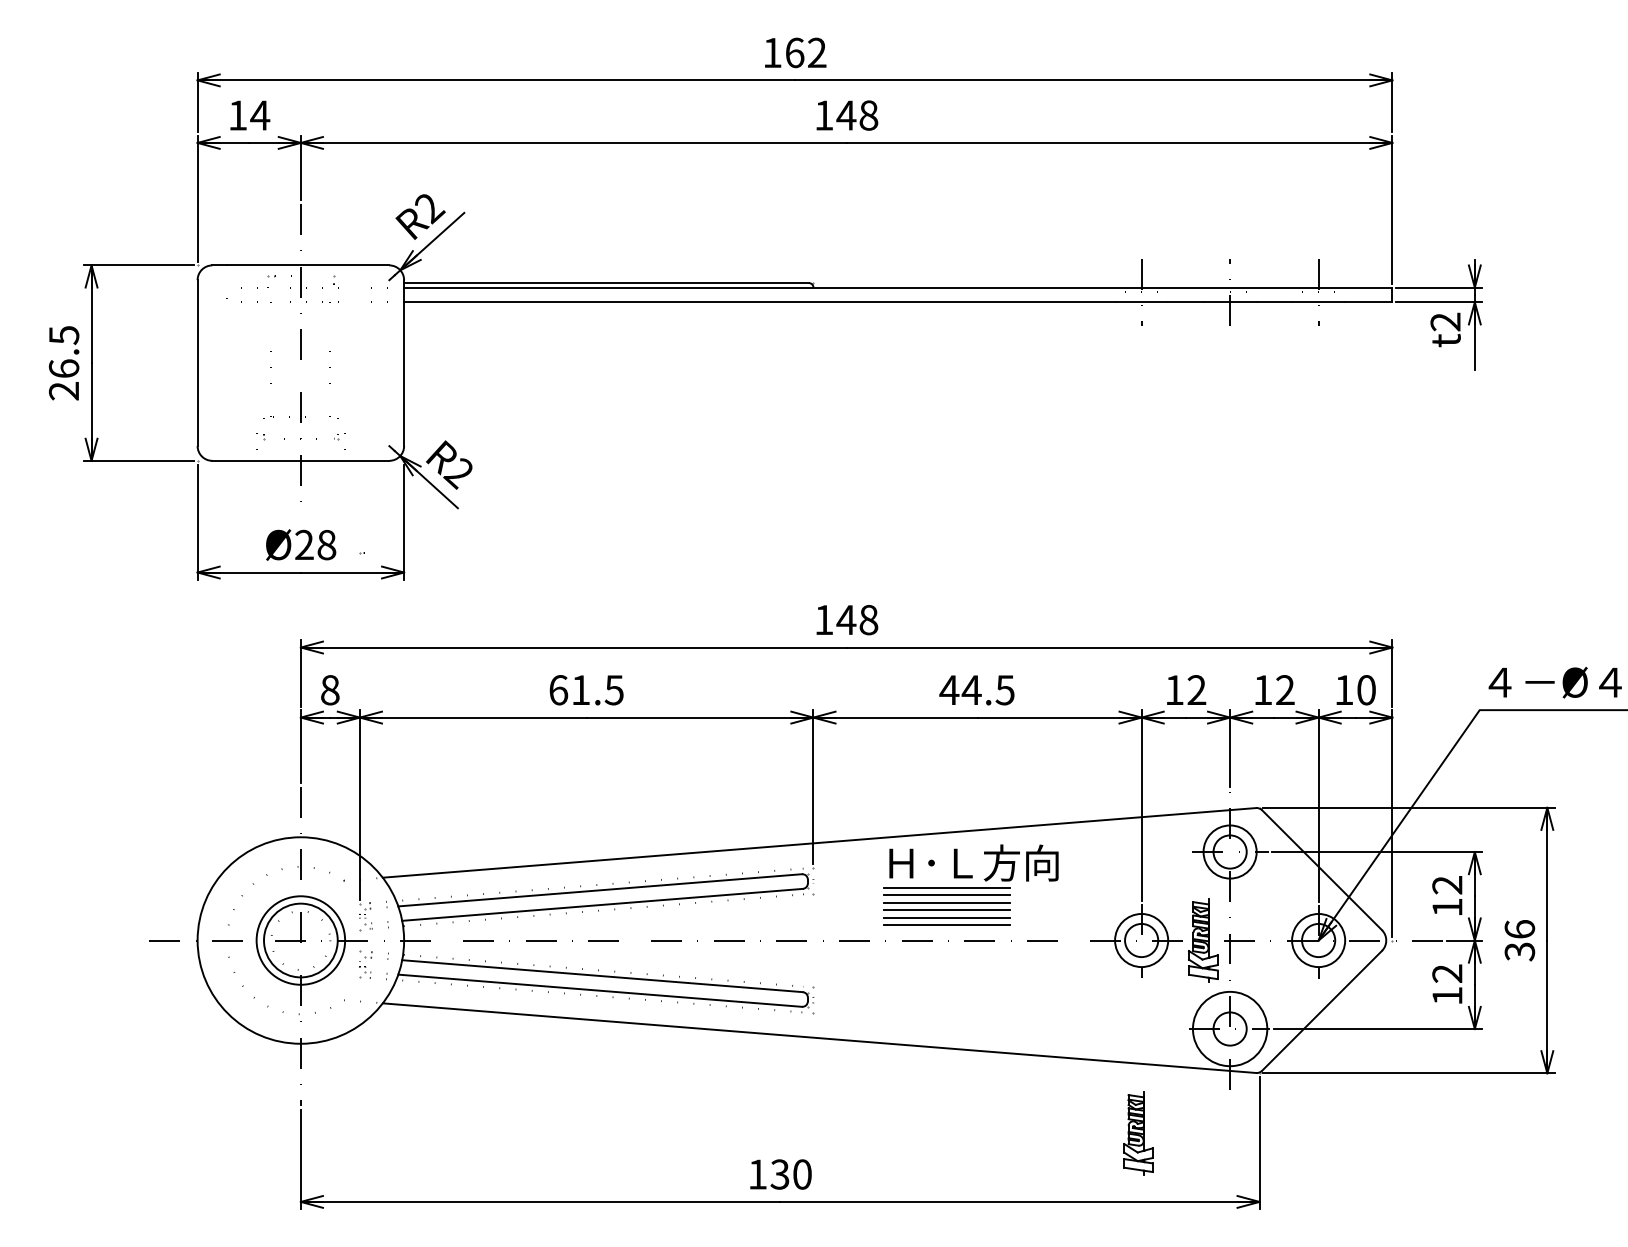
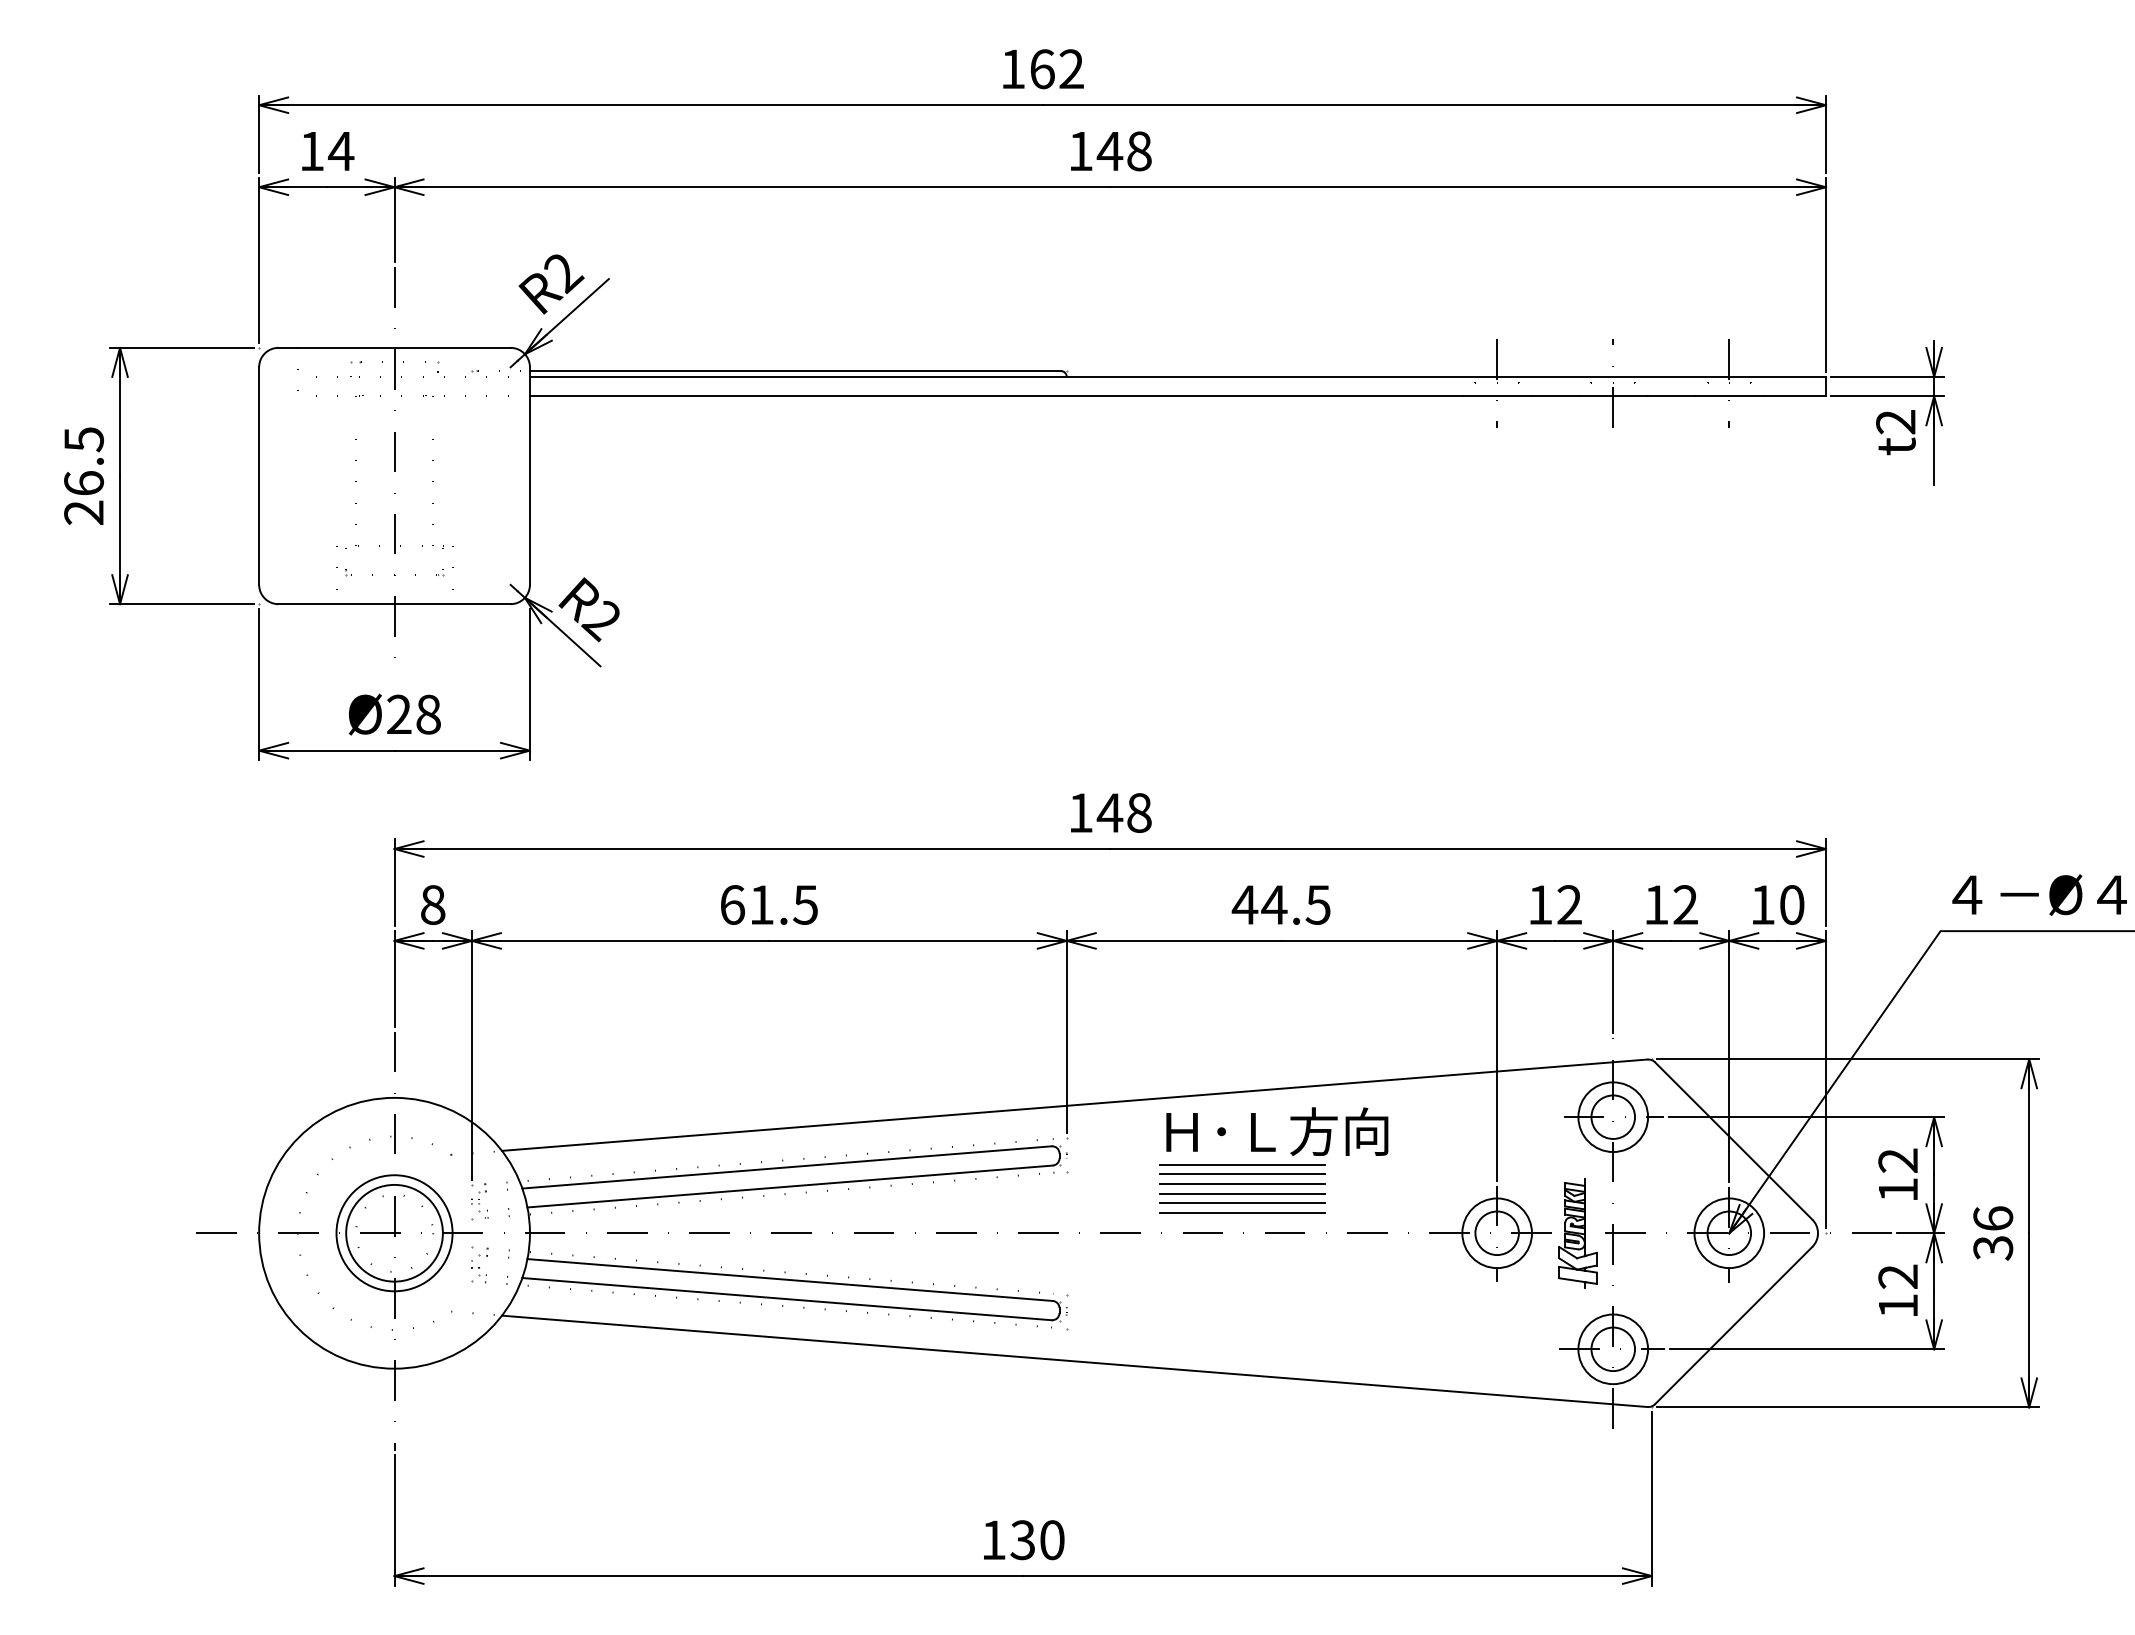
part: (377, 553) -> (495, 371), moved
circle: (1230, 1029) -> (1613, 1349), size x0.71
part: (1138, 1133) -> (1492, 1486), removed

